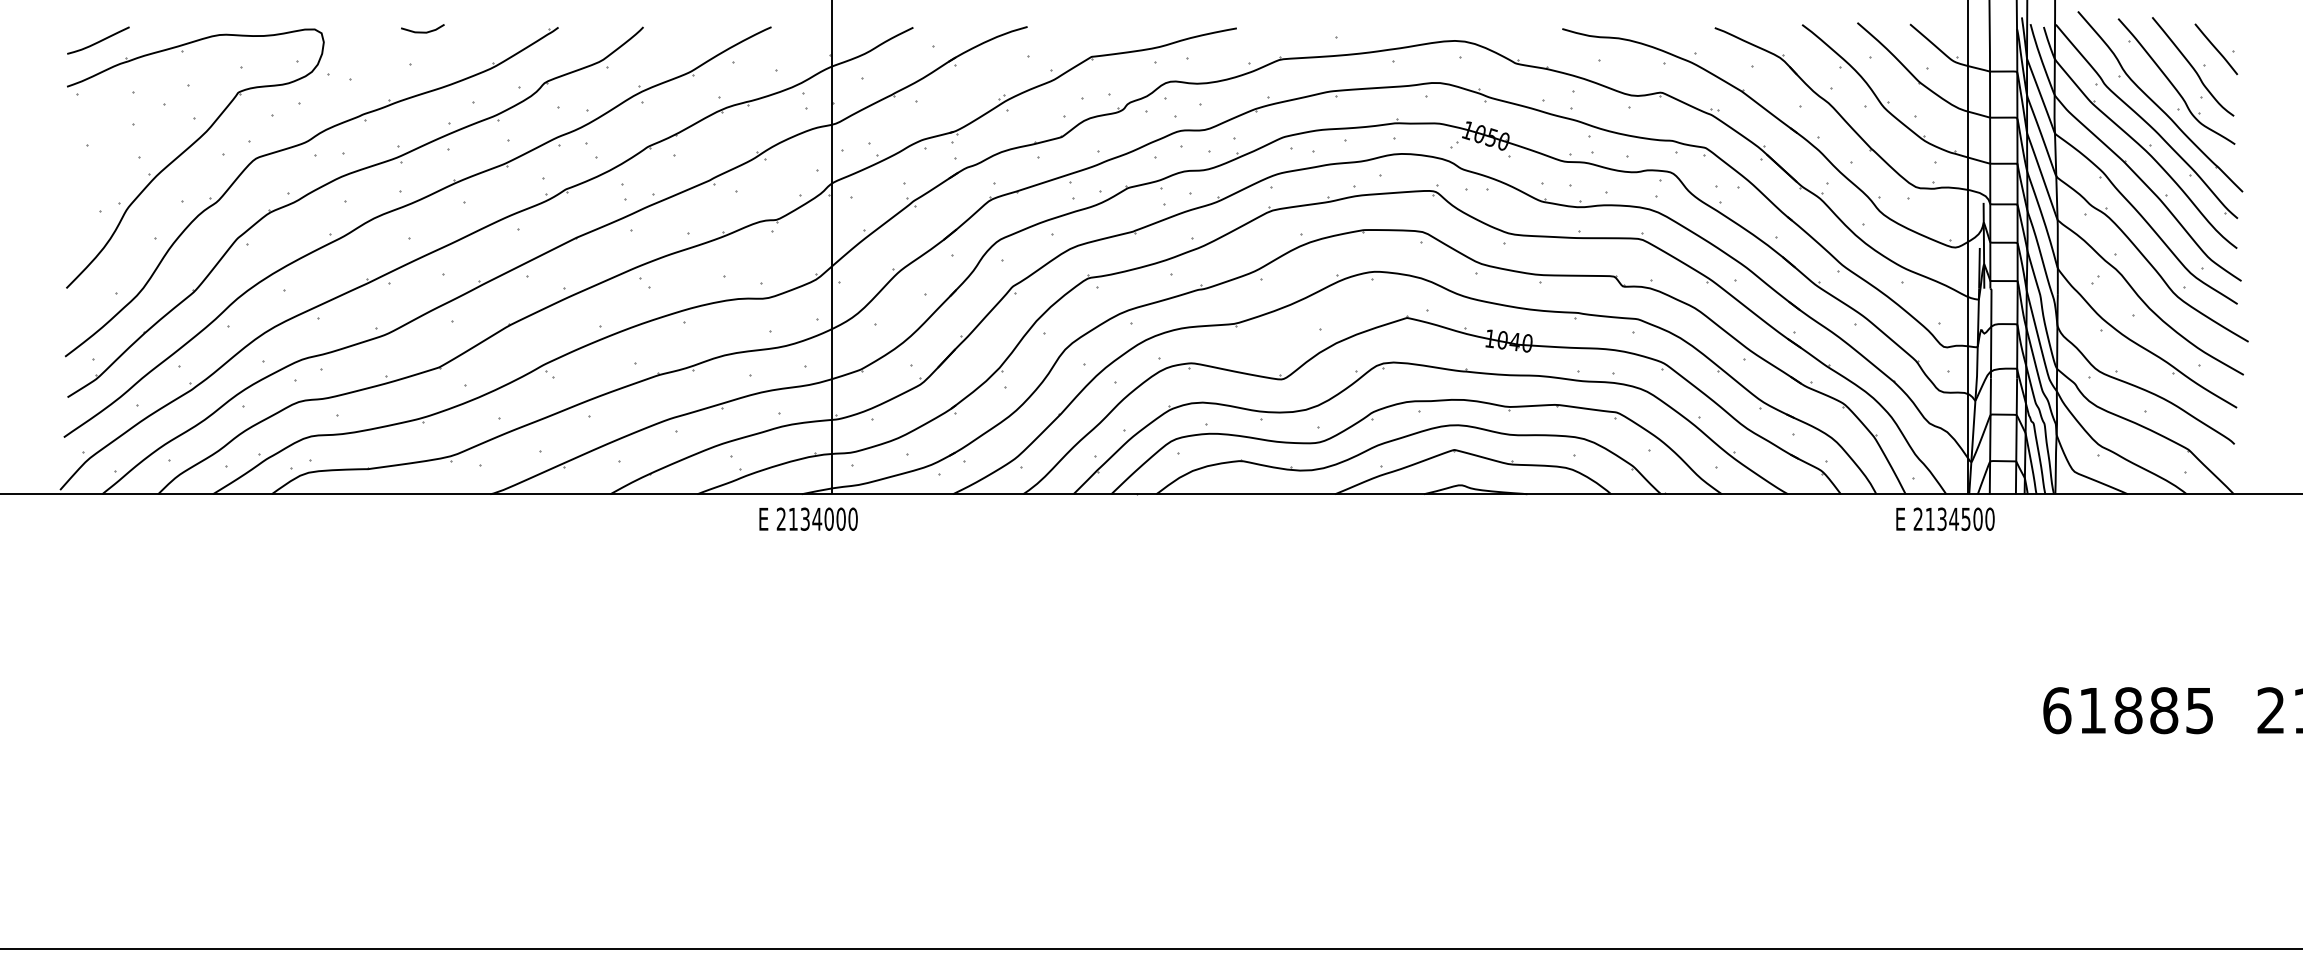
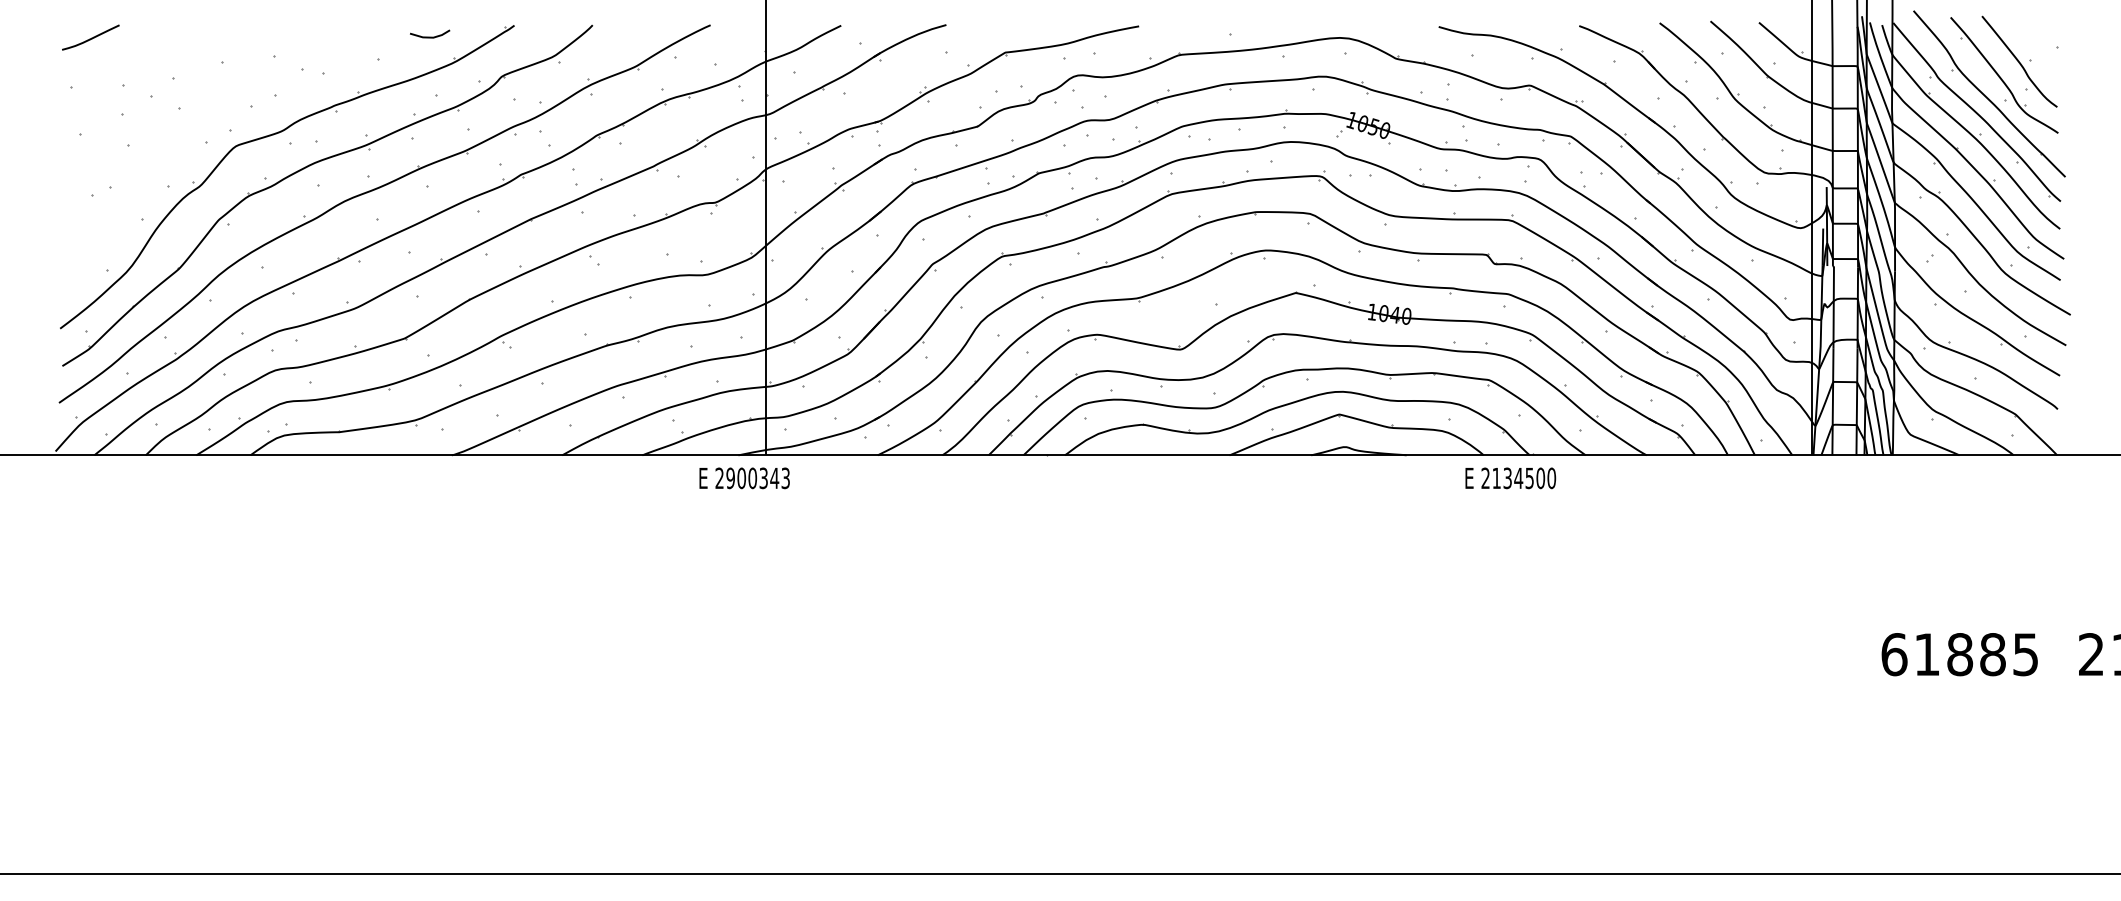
line: (422, 31) -> (429, 36), moved
line: (2216, 49) -> (2041, 45), removed
part: (187, 150) -> (172, 138), removed
text: (822, 518) -> (757, 477), 2134000 -> 2900343
text: (1945, 518) -> (1510, 477), moved

